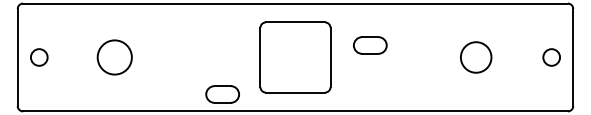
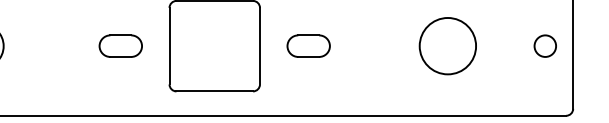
part: (370, 45) -> (308, 46), moved
circle: (476, 57) -> (448, 46), size x1.43
part: (222, 94) -> (120, 46), moved

